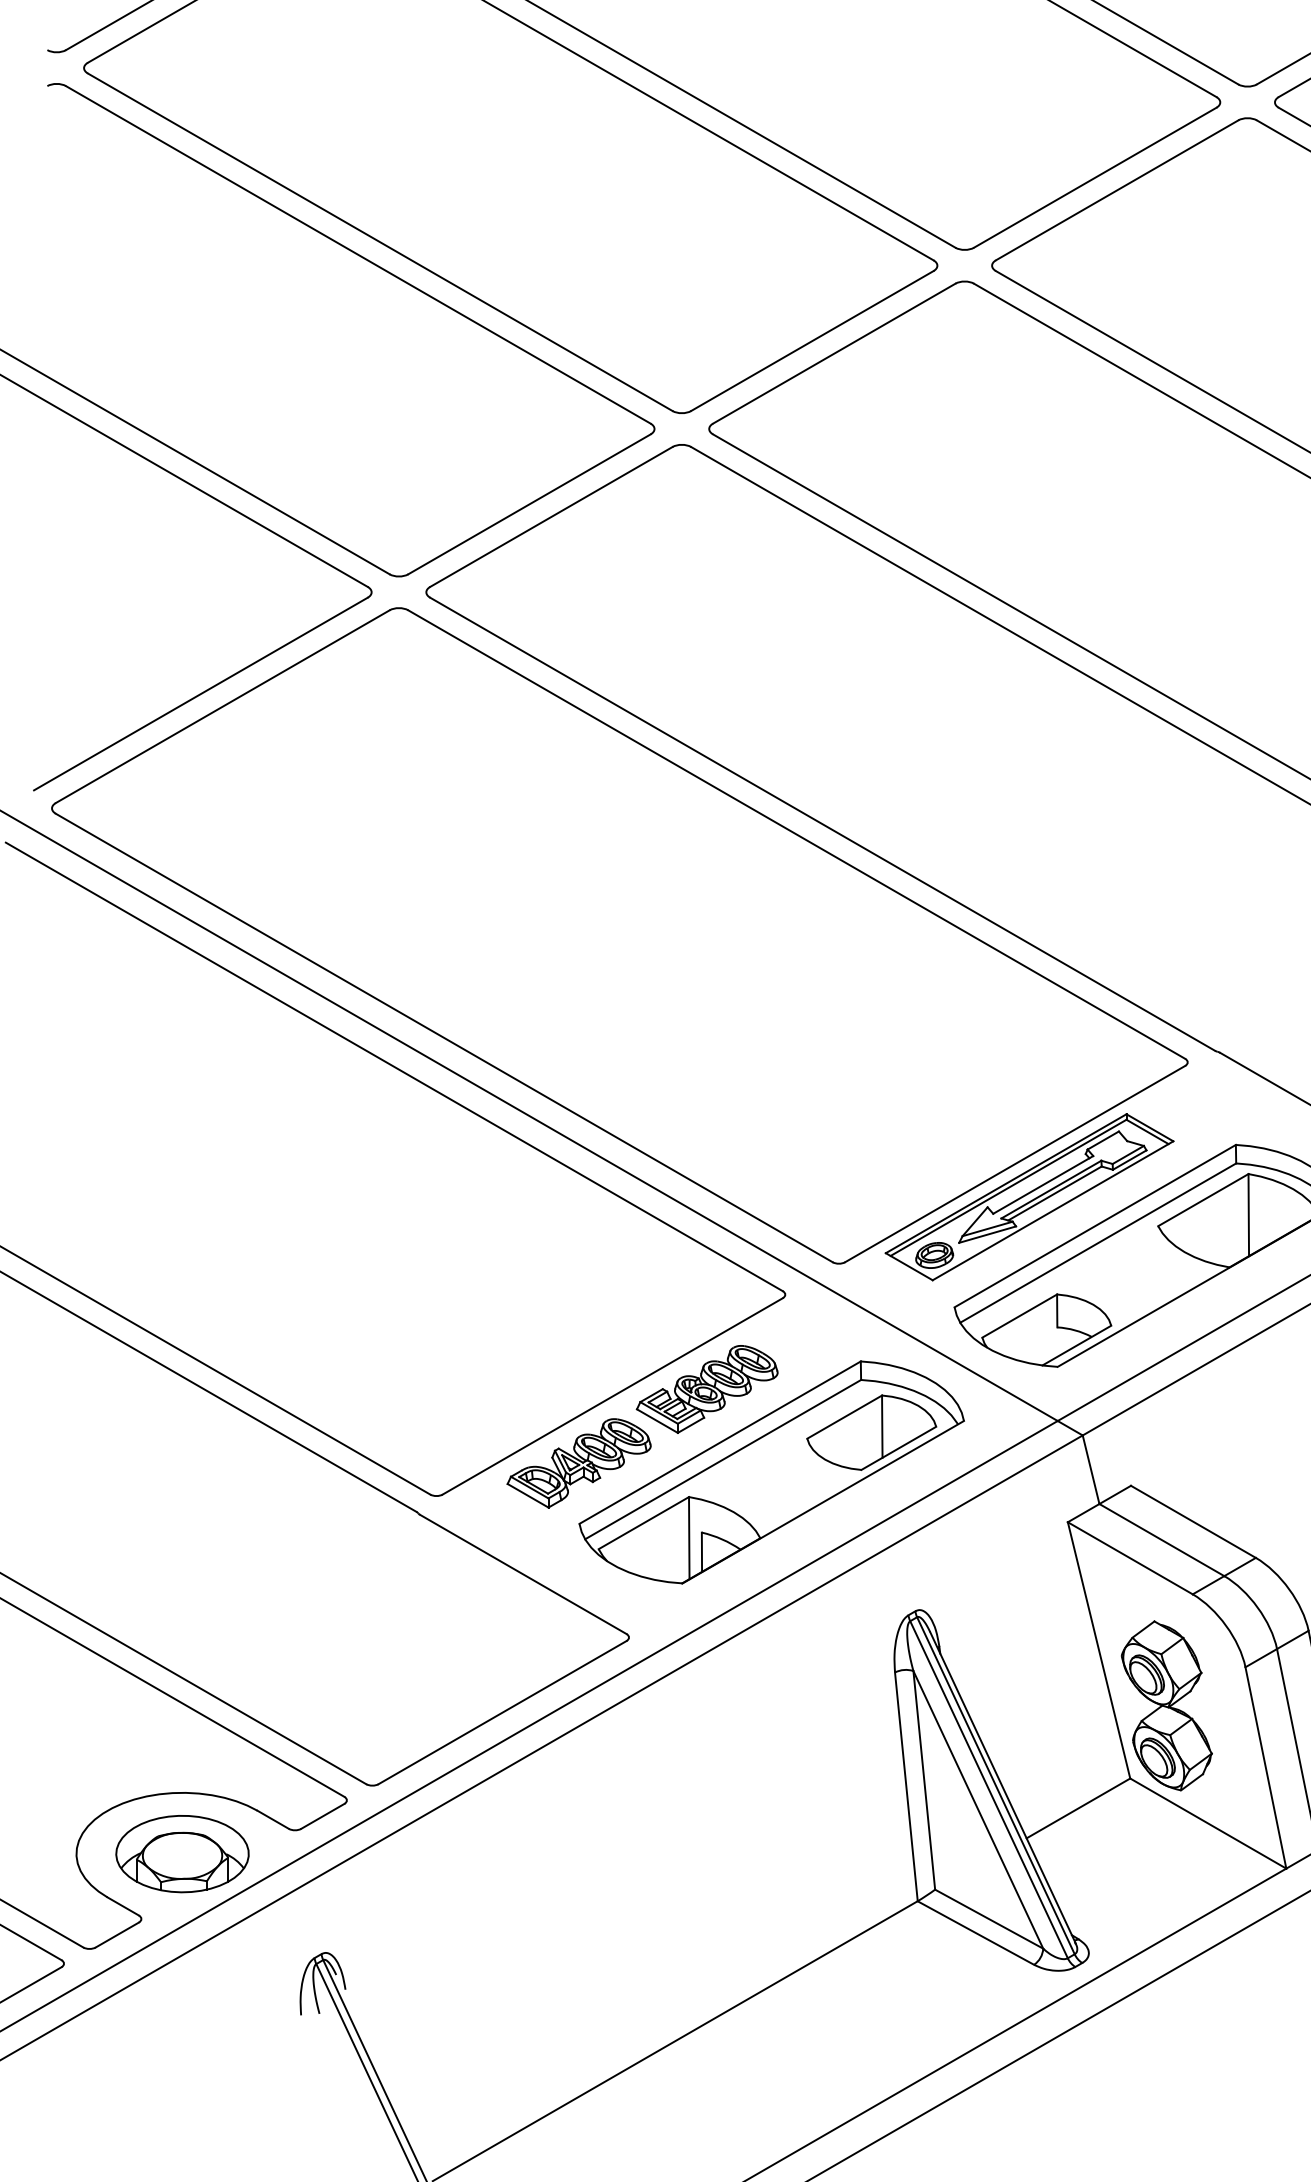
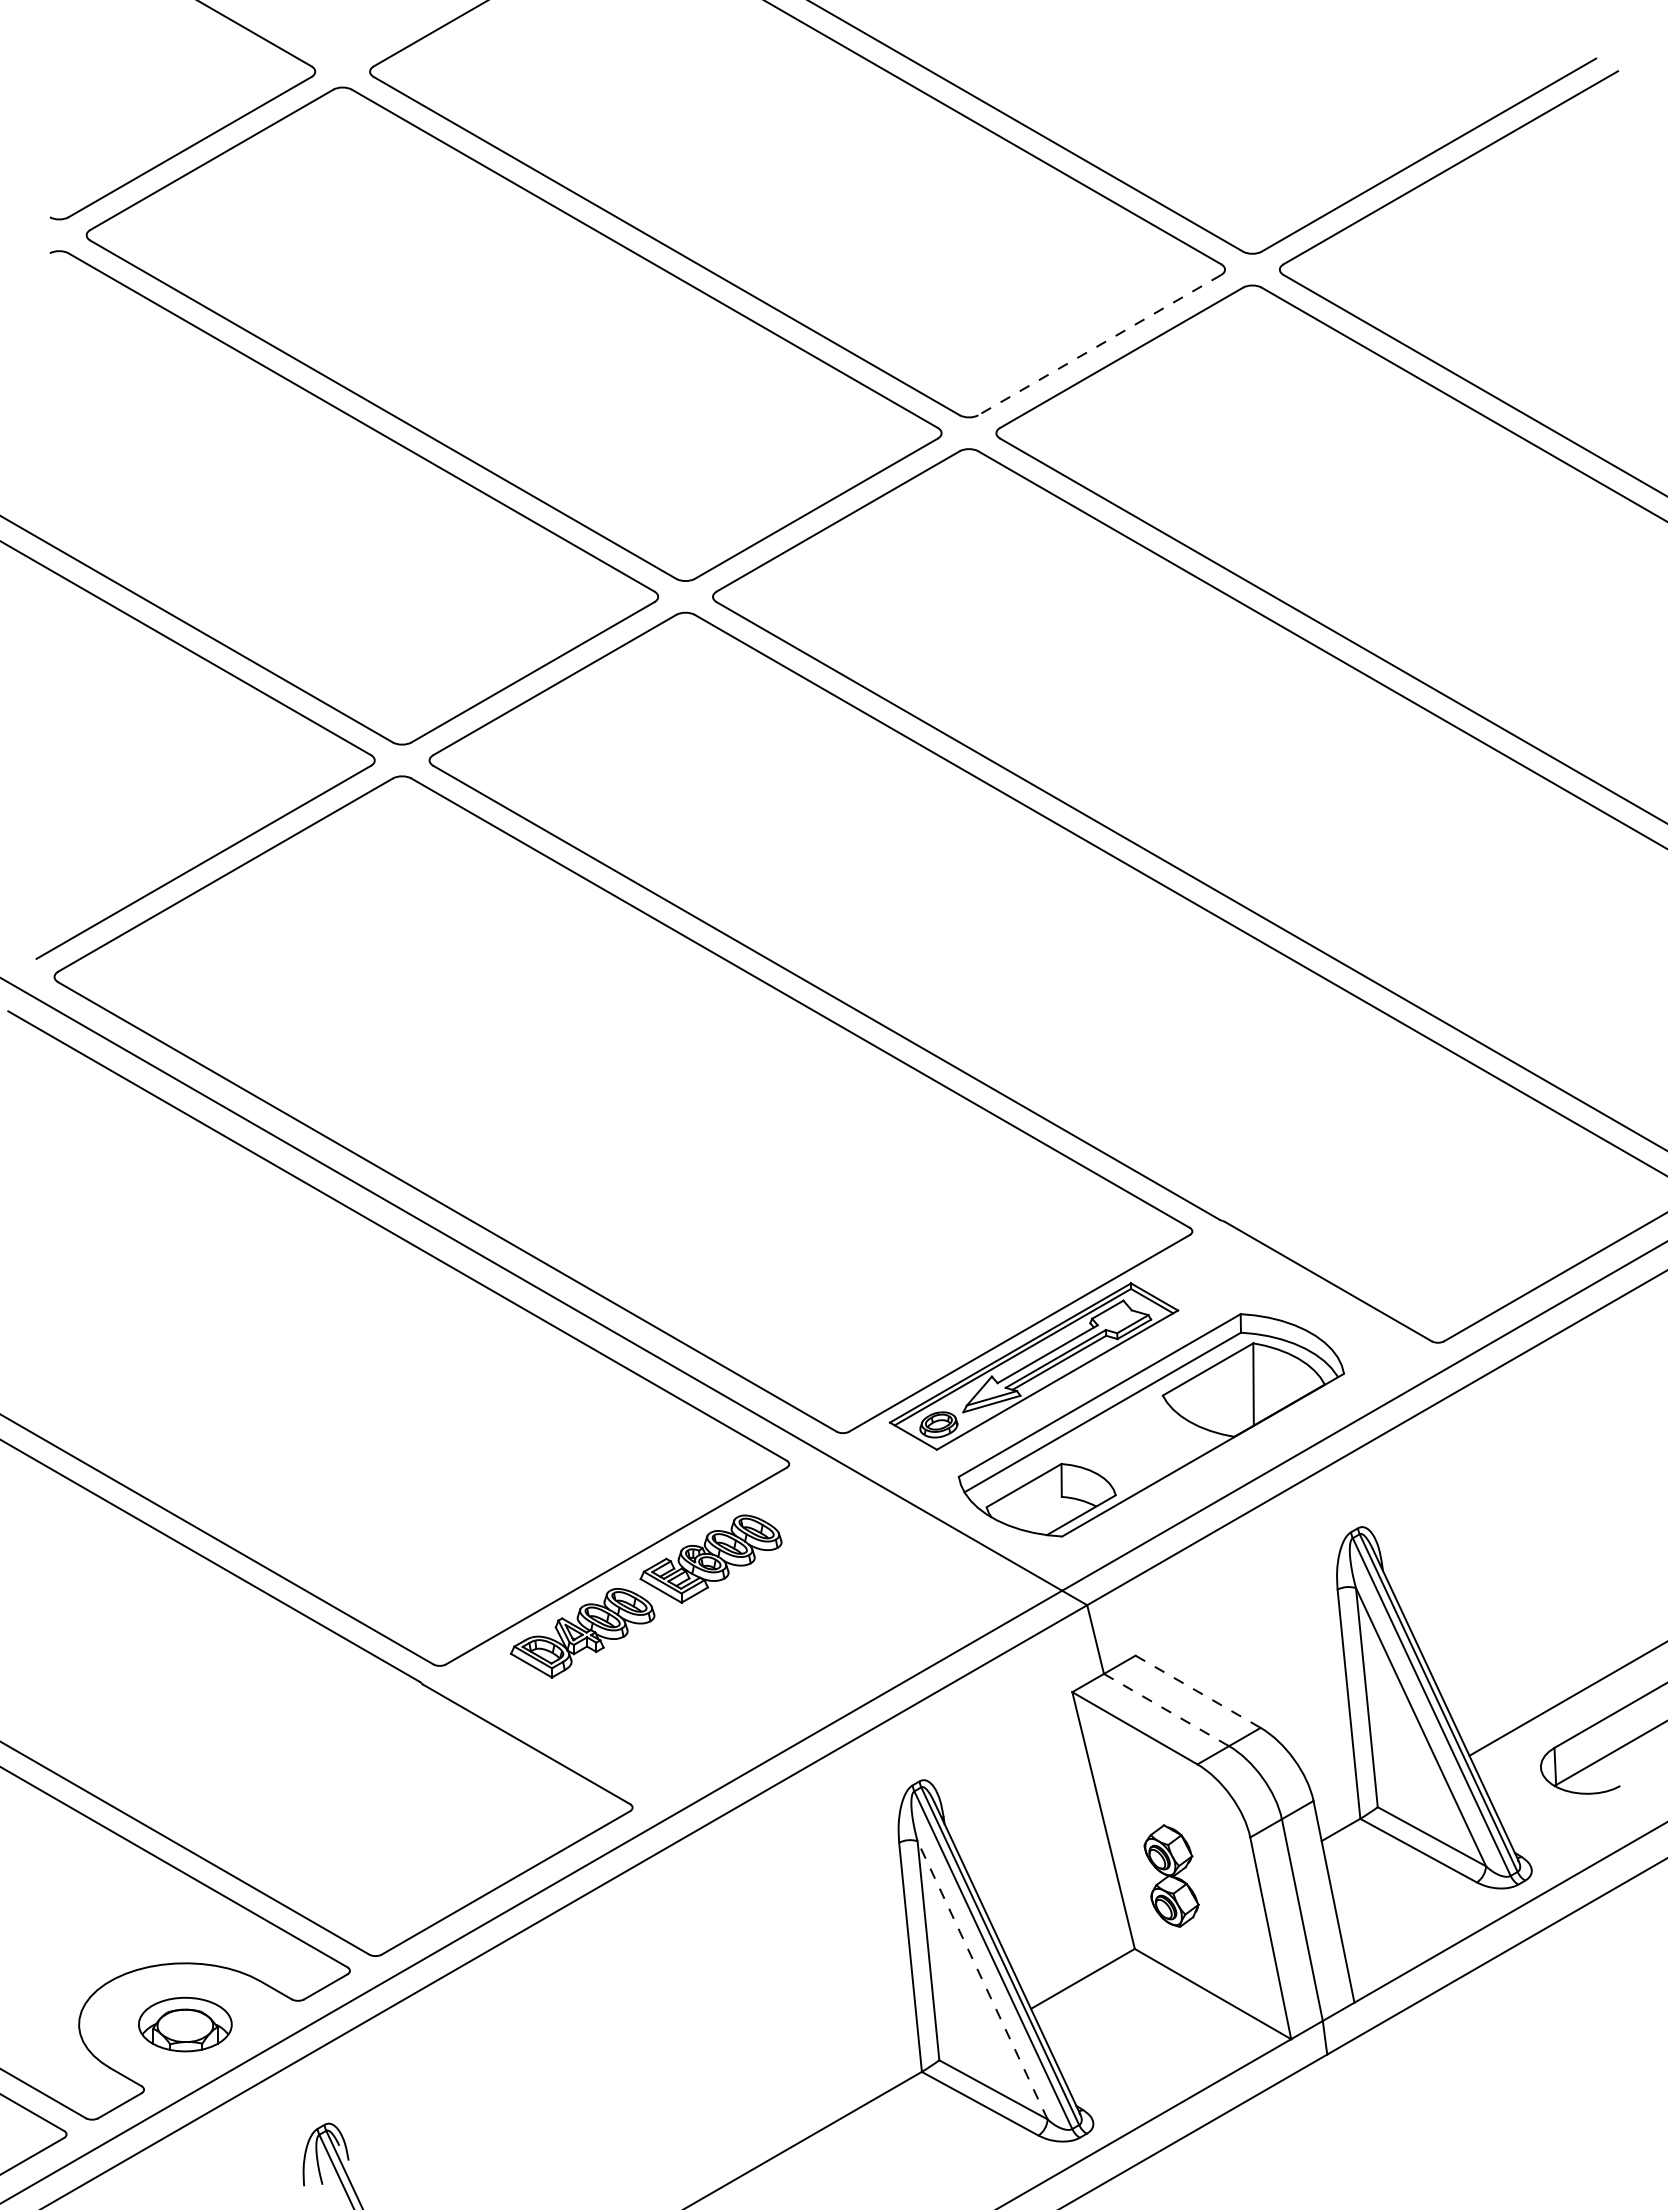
line: (1094, 178) -> (1099, 345), solid -> dashed
part: (771, 1472) -> (775, 1642), removed
line: (1193, 1522) -> (1198, 1692), solid -> dashed
line: (1161, 1540) -> (1166, 1710), solid -> dashed
part: (1166, 1705) -> (1171, 1875), size x0.6
line: (978, 1810) -> (982, 1980), solid -> dashed
part: (182, 1853) -> (185, 2024), size x0.7

